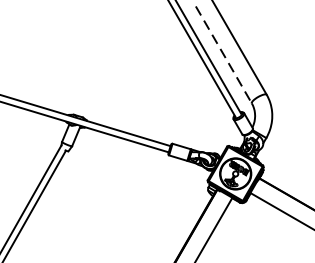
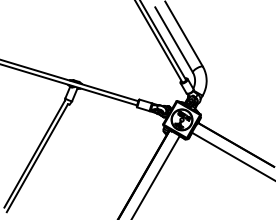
line: (224, 54) -> (174, 39), dashed -> solid

